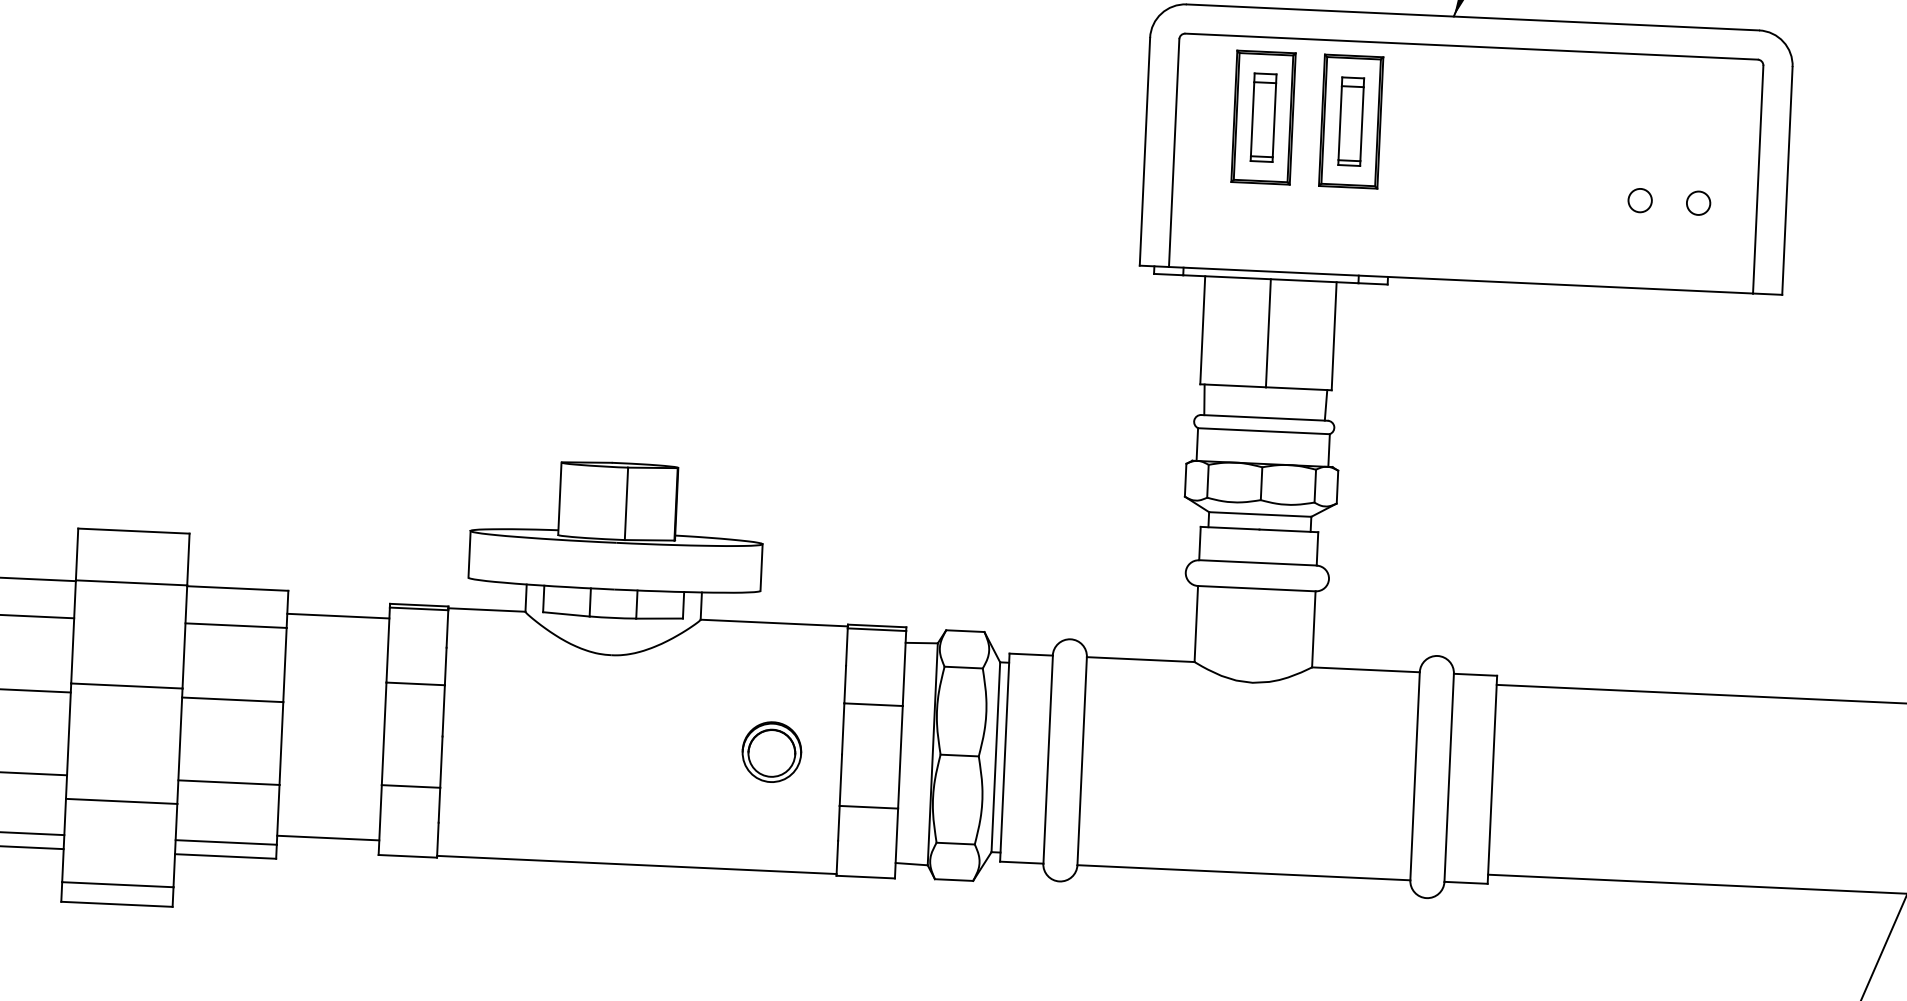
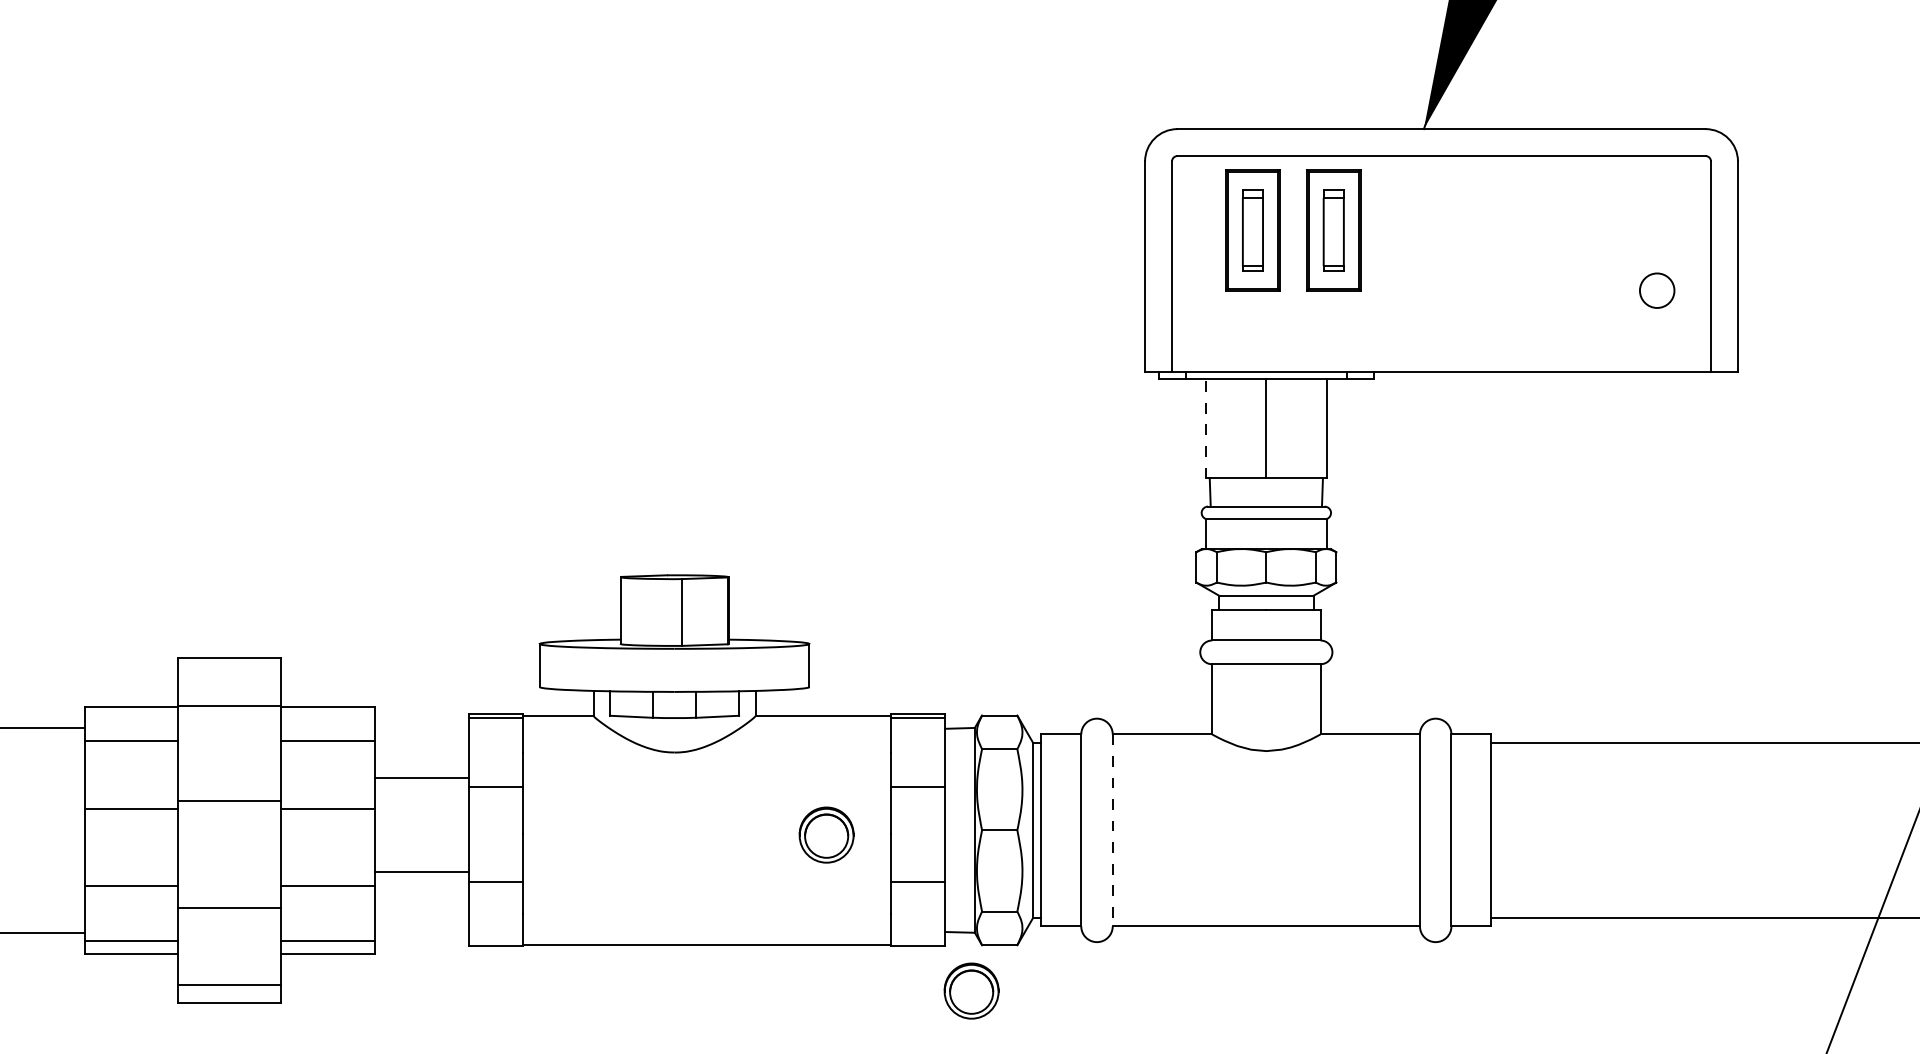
circle: (1639, 200) -> (1602, 290), removed
circle: (1697, 202) -> (1656, 290), size x1.6
line: (1202, 330) -> (1205, 428), solid -> dashed
line: (338, 615) -> (421, 777), moved
line: (1081, 761) -> (1112, 830), solid -> dashed
line: (328, 837) -> (421, 871), moved
part: (921, 927) -> (971, 990), added

